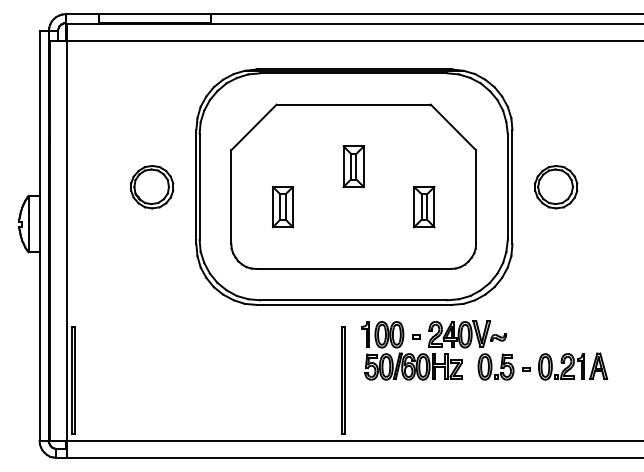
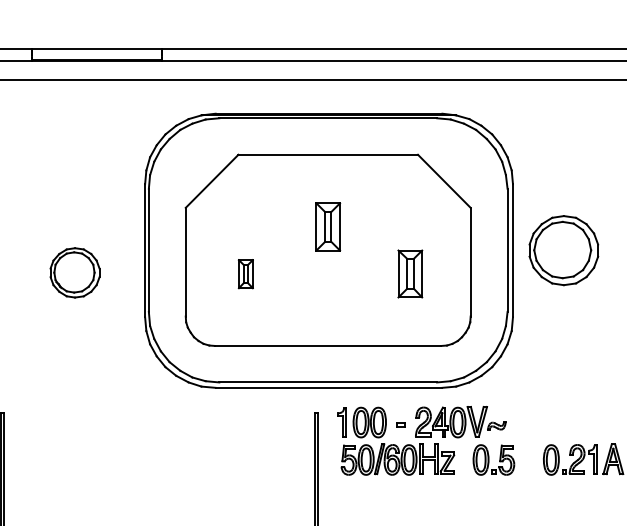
part: (152, 187) -> (75, 273), moved
part: (556, 187) -> (564, 251), size x1.4
part: (282, 207) -> (245, 274), size x0.6
part: (526, 369) -> (529, 462), removed

